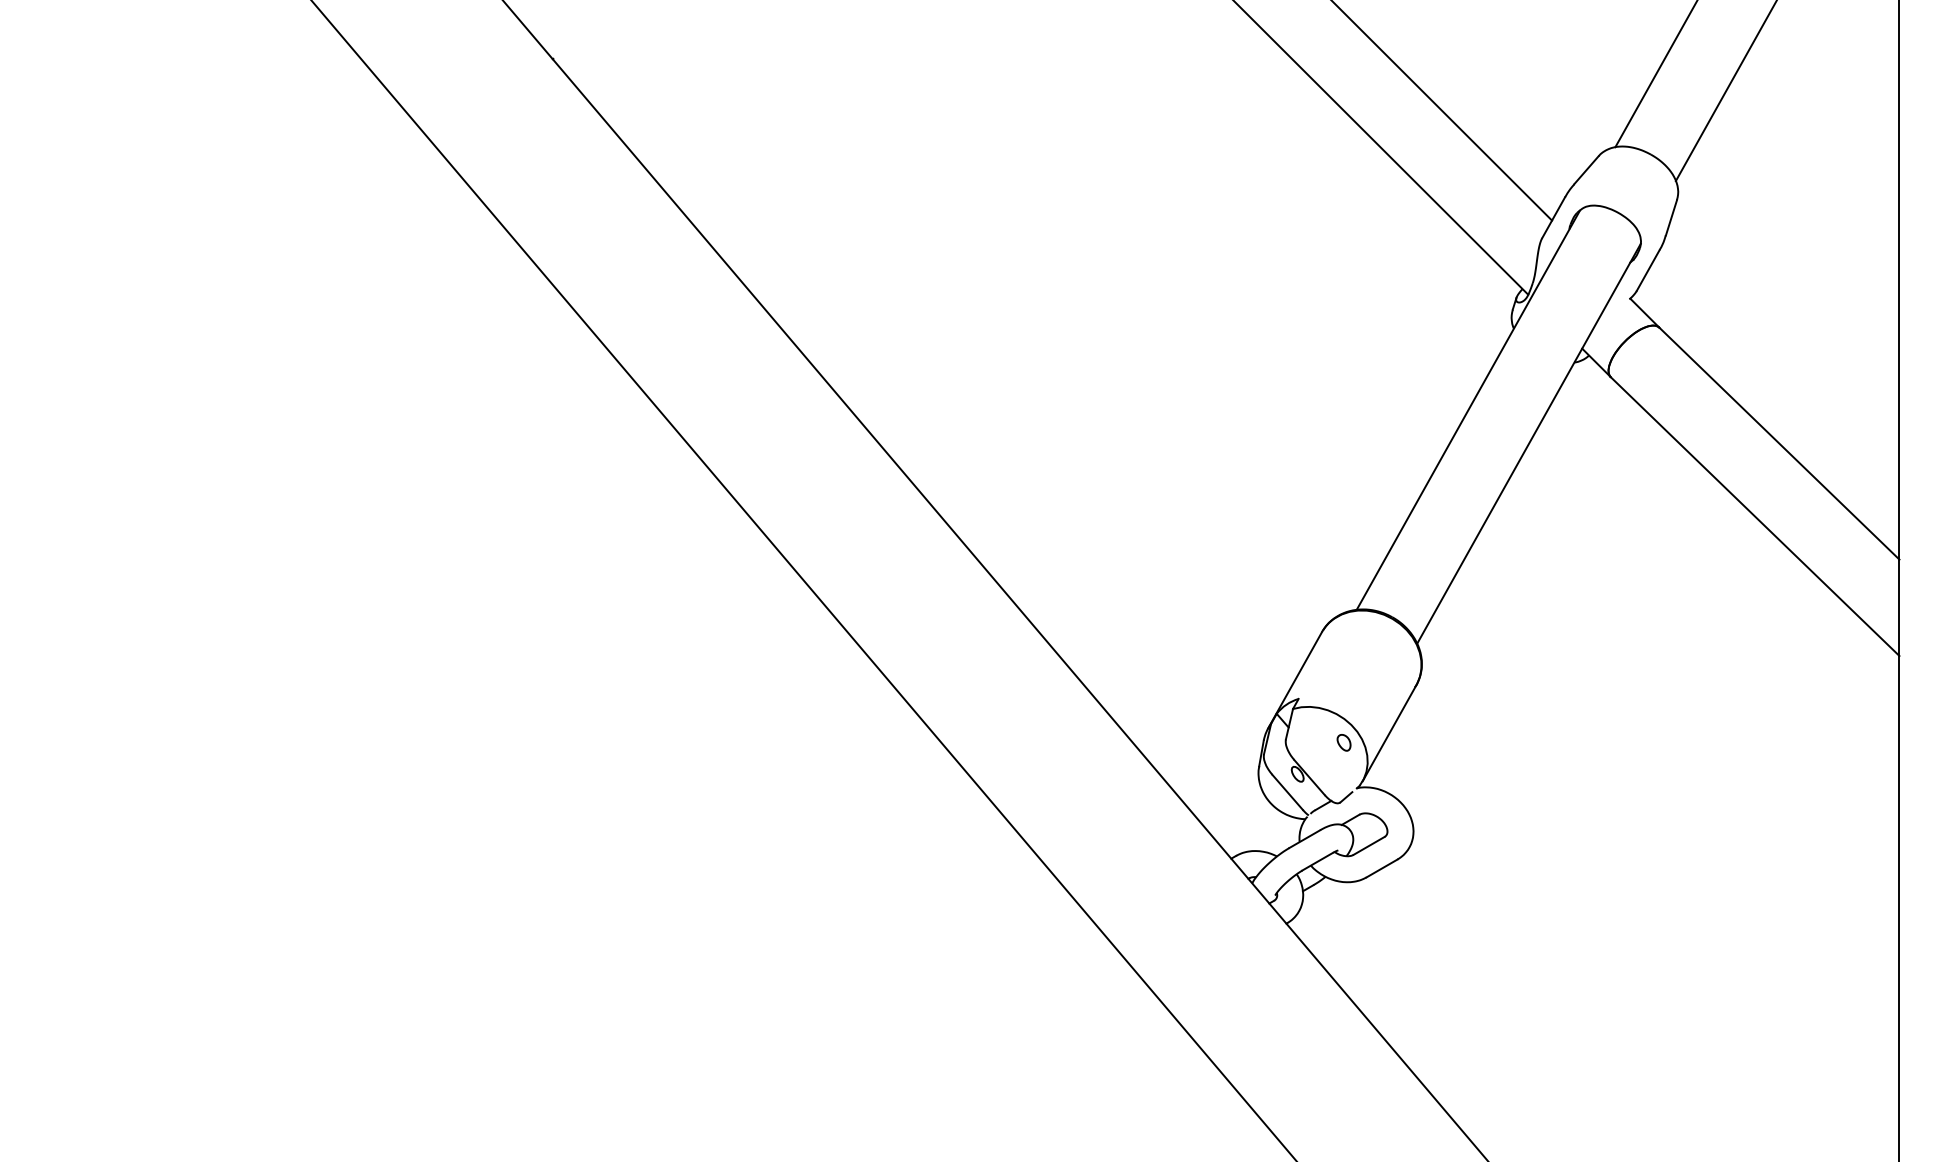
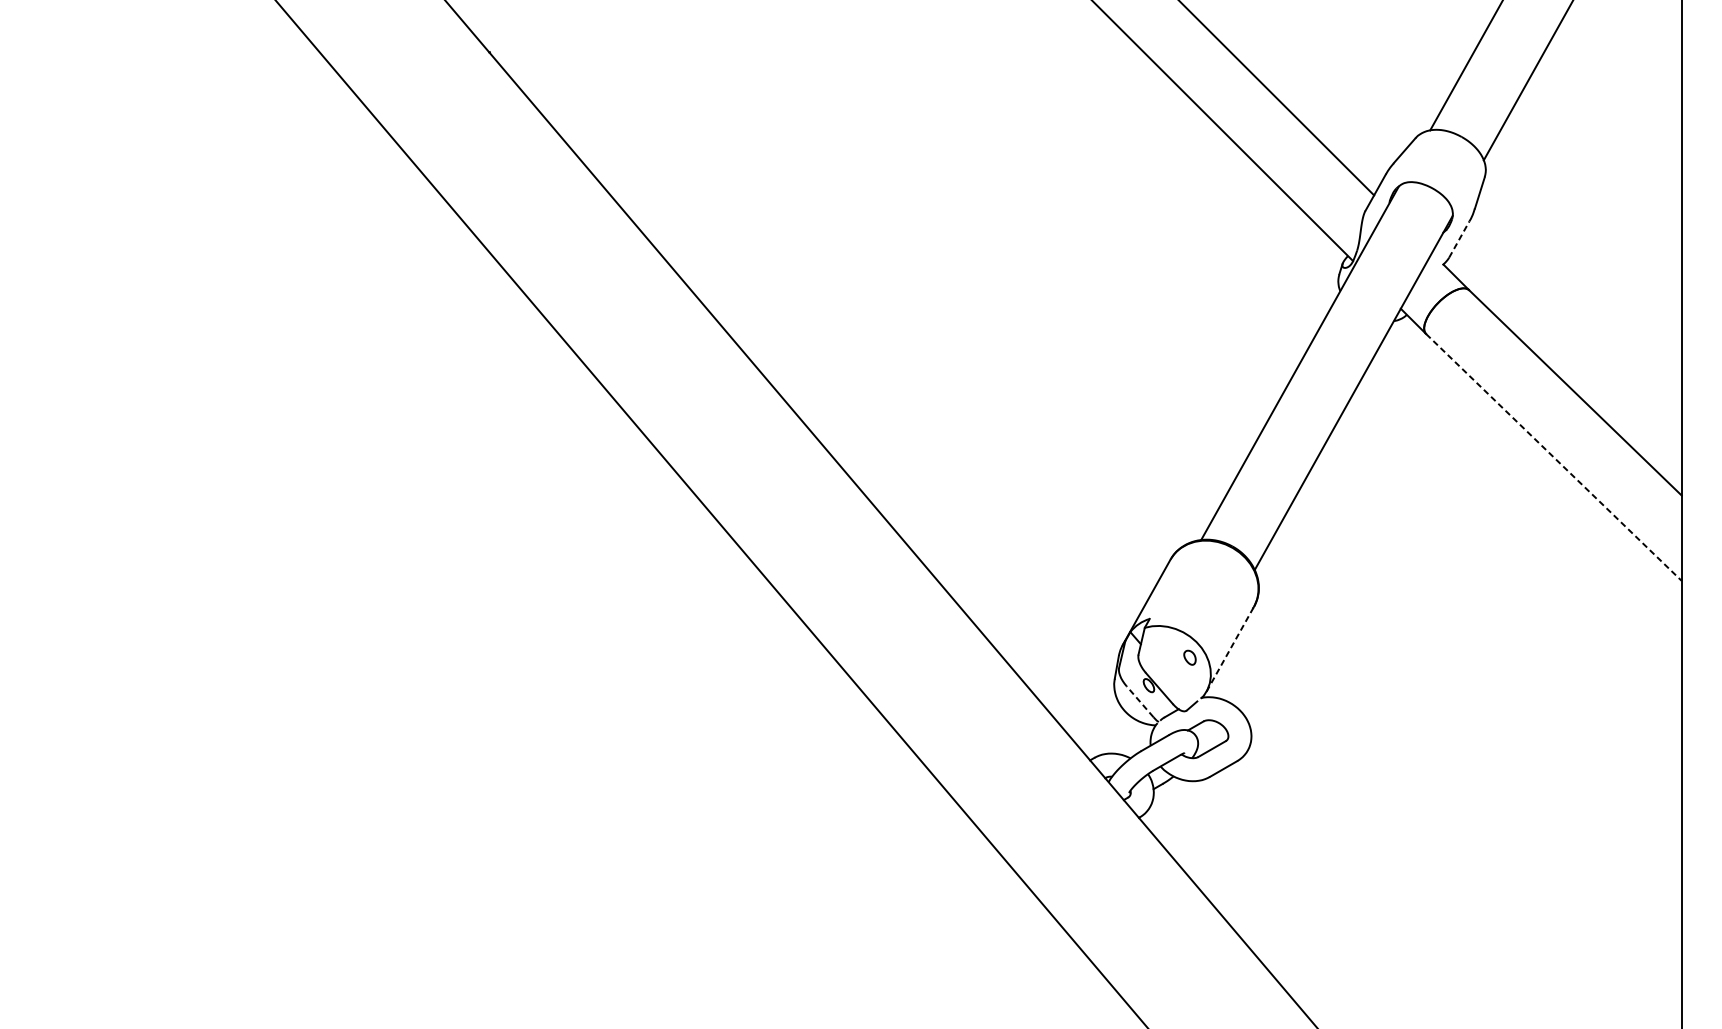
line: (1648, 270) -> (1459, 239), solid -> dashed
line: (1755, 516) -> (1554, 457), solid -> dashed
line: (1389, 732) -> (1230, 648), solid -> dashed
line: (1287, 792) -> (1139, 701), solid -> dashed

